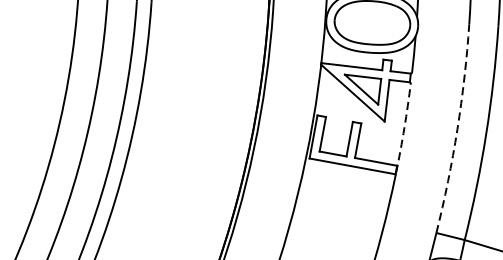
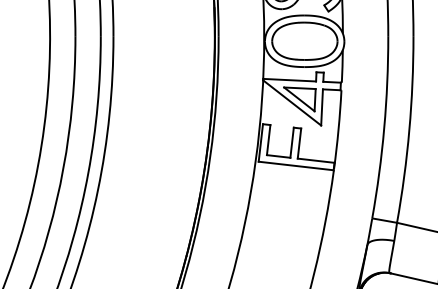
arc: (404, 127) -> (338, 129), dashed -> solid
arc: (457, 128) -> (384, 127), dashed -> solid

